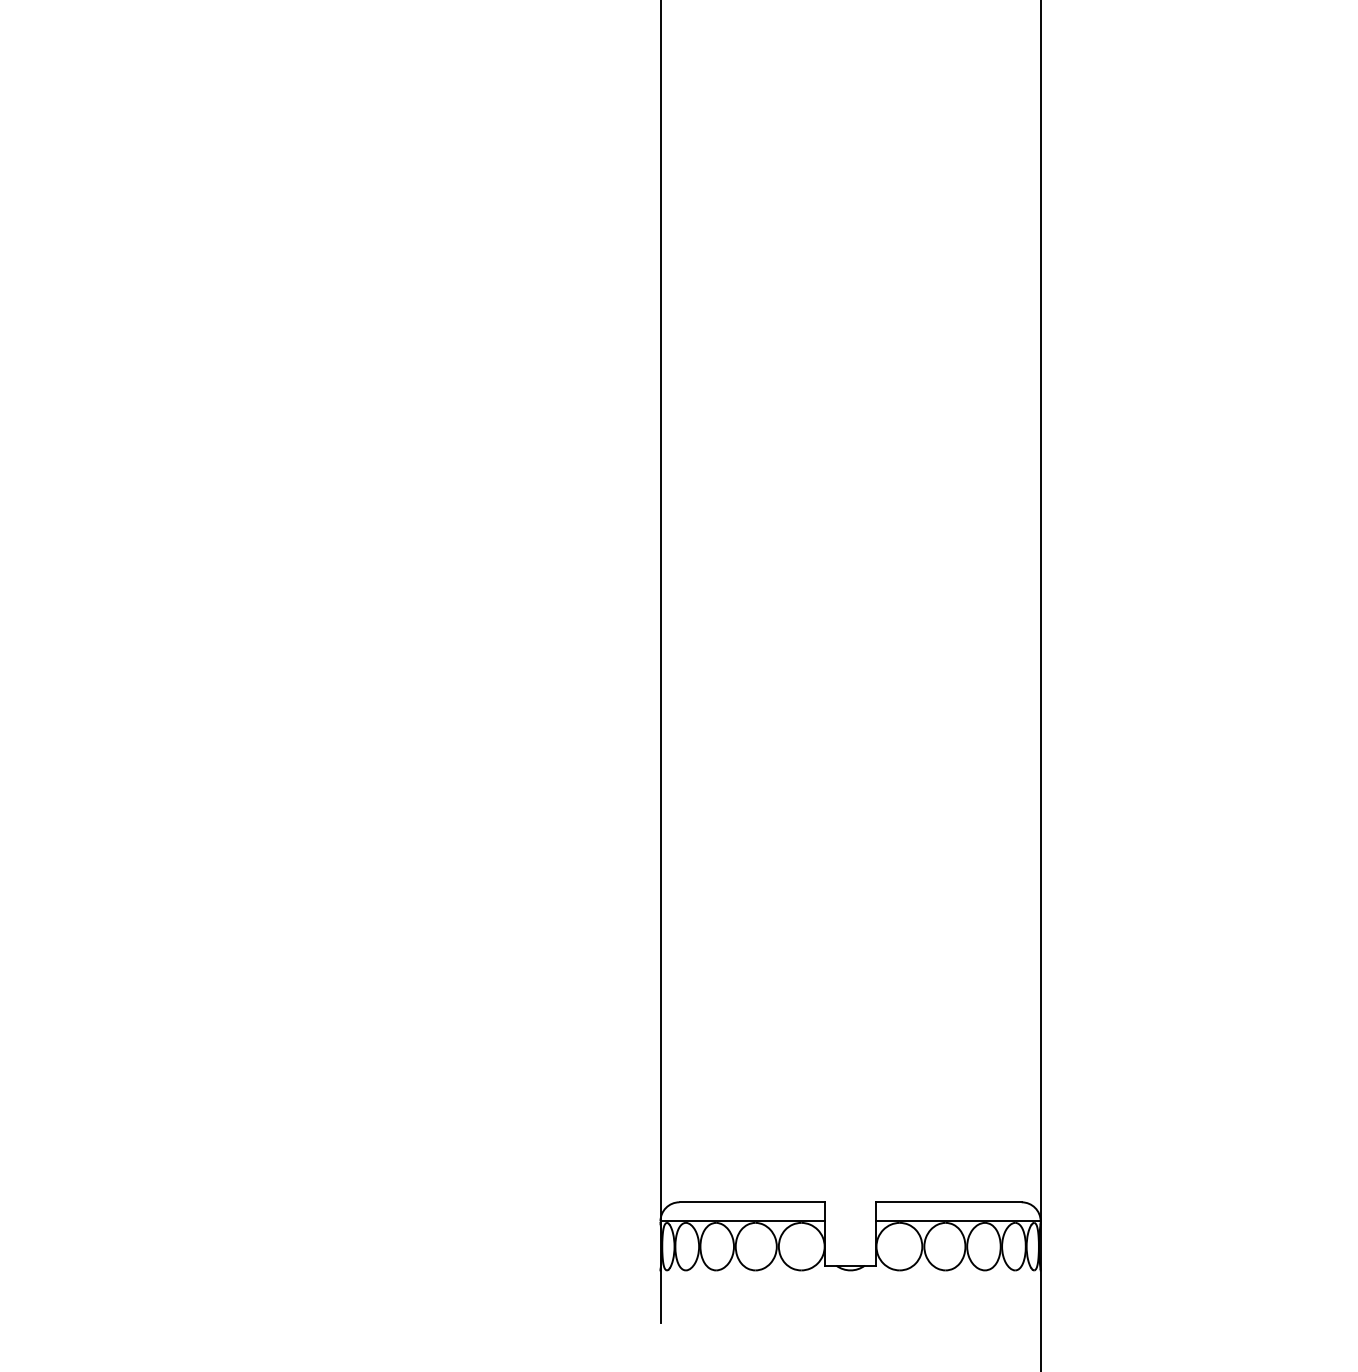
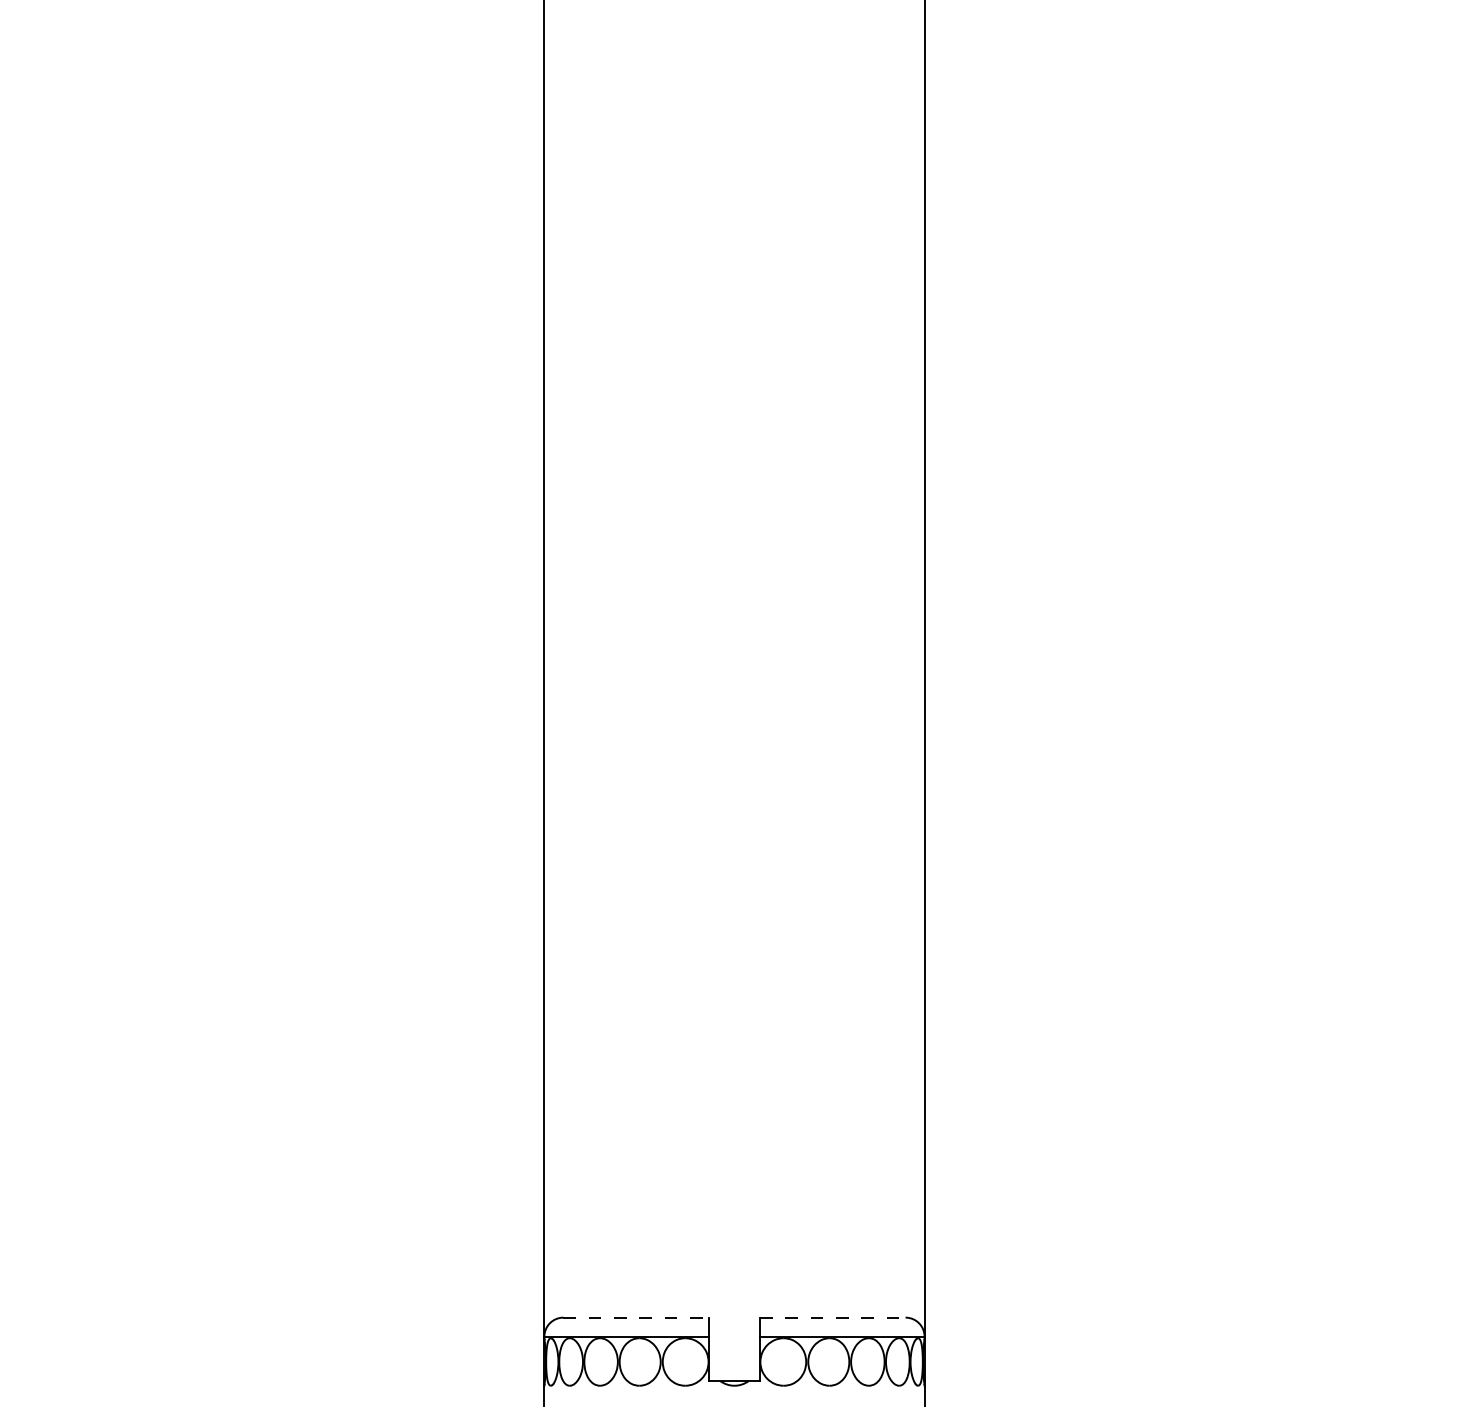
line: (752, 1202) -> (636, 1317), solid -> dashed
line: (948, 1202) -> (832, 1317), solid -> dashed

